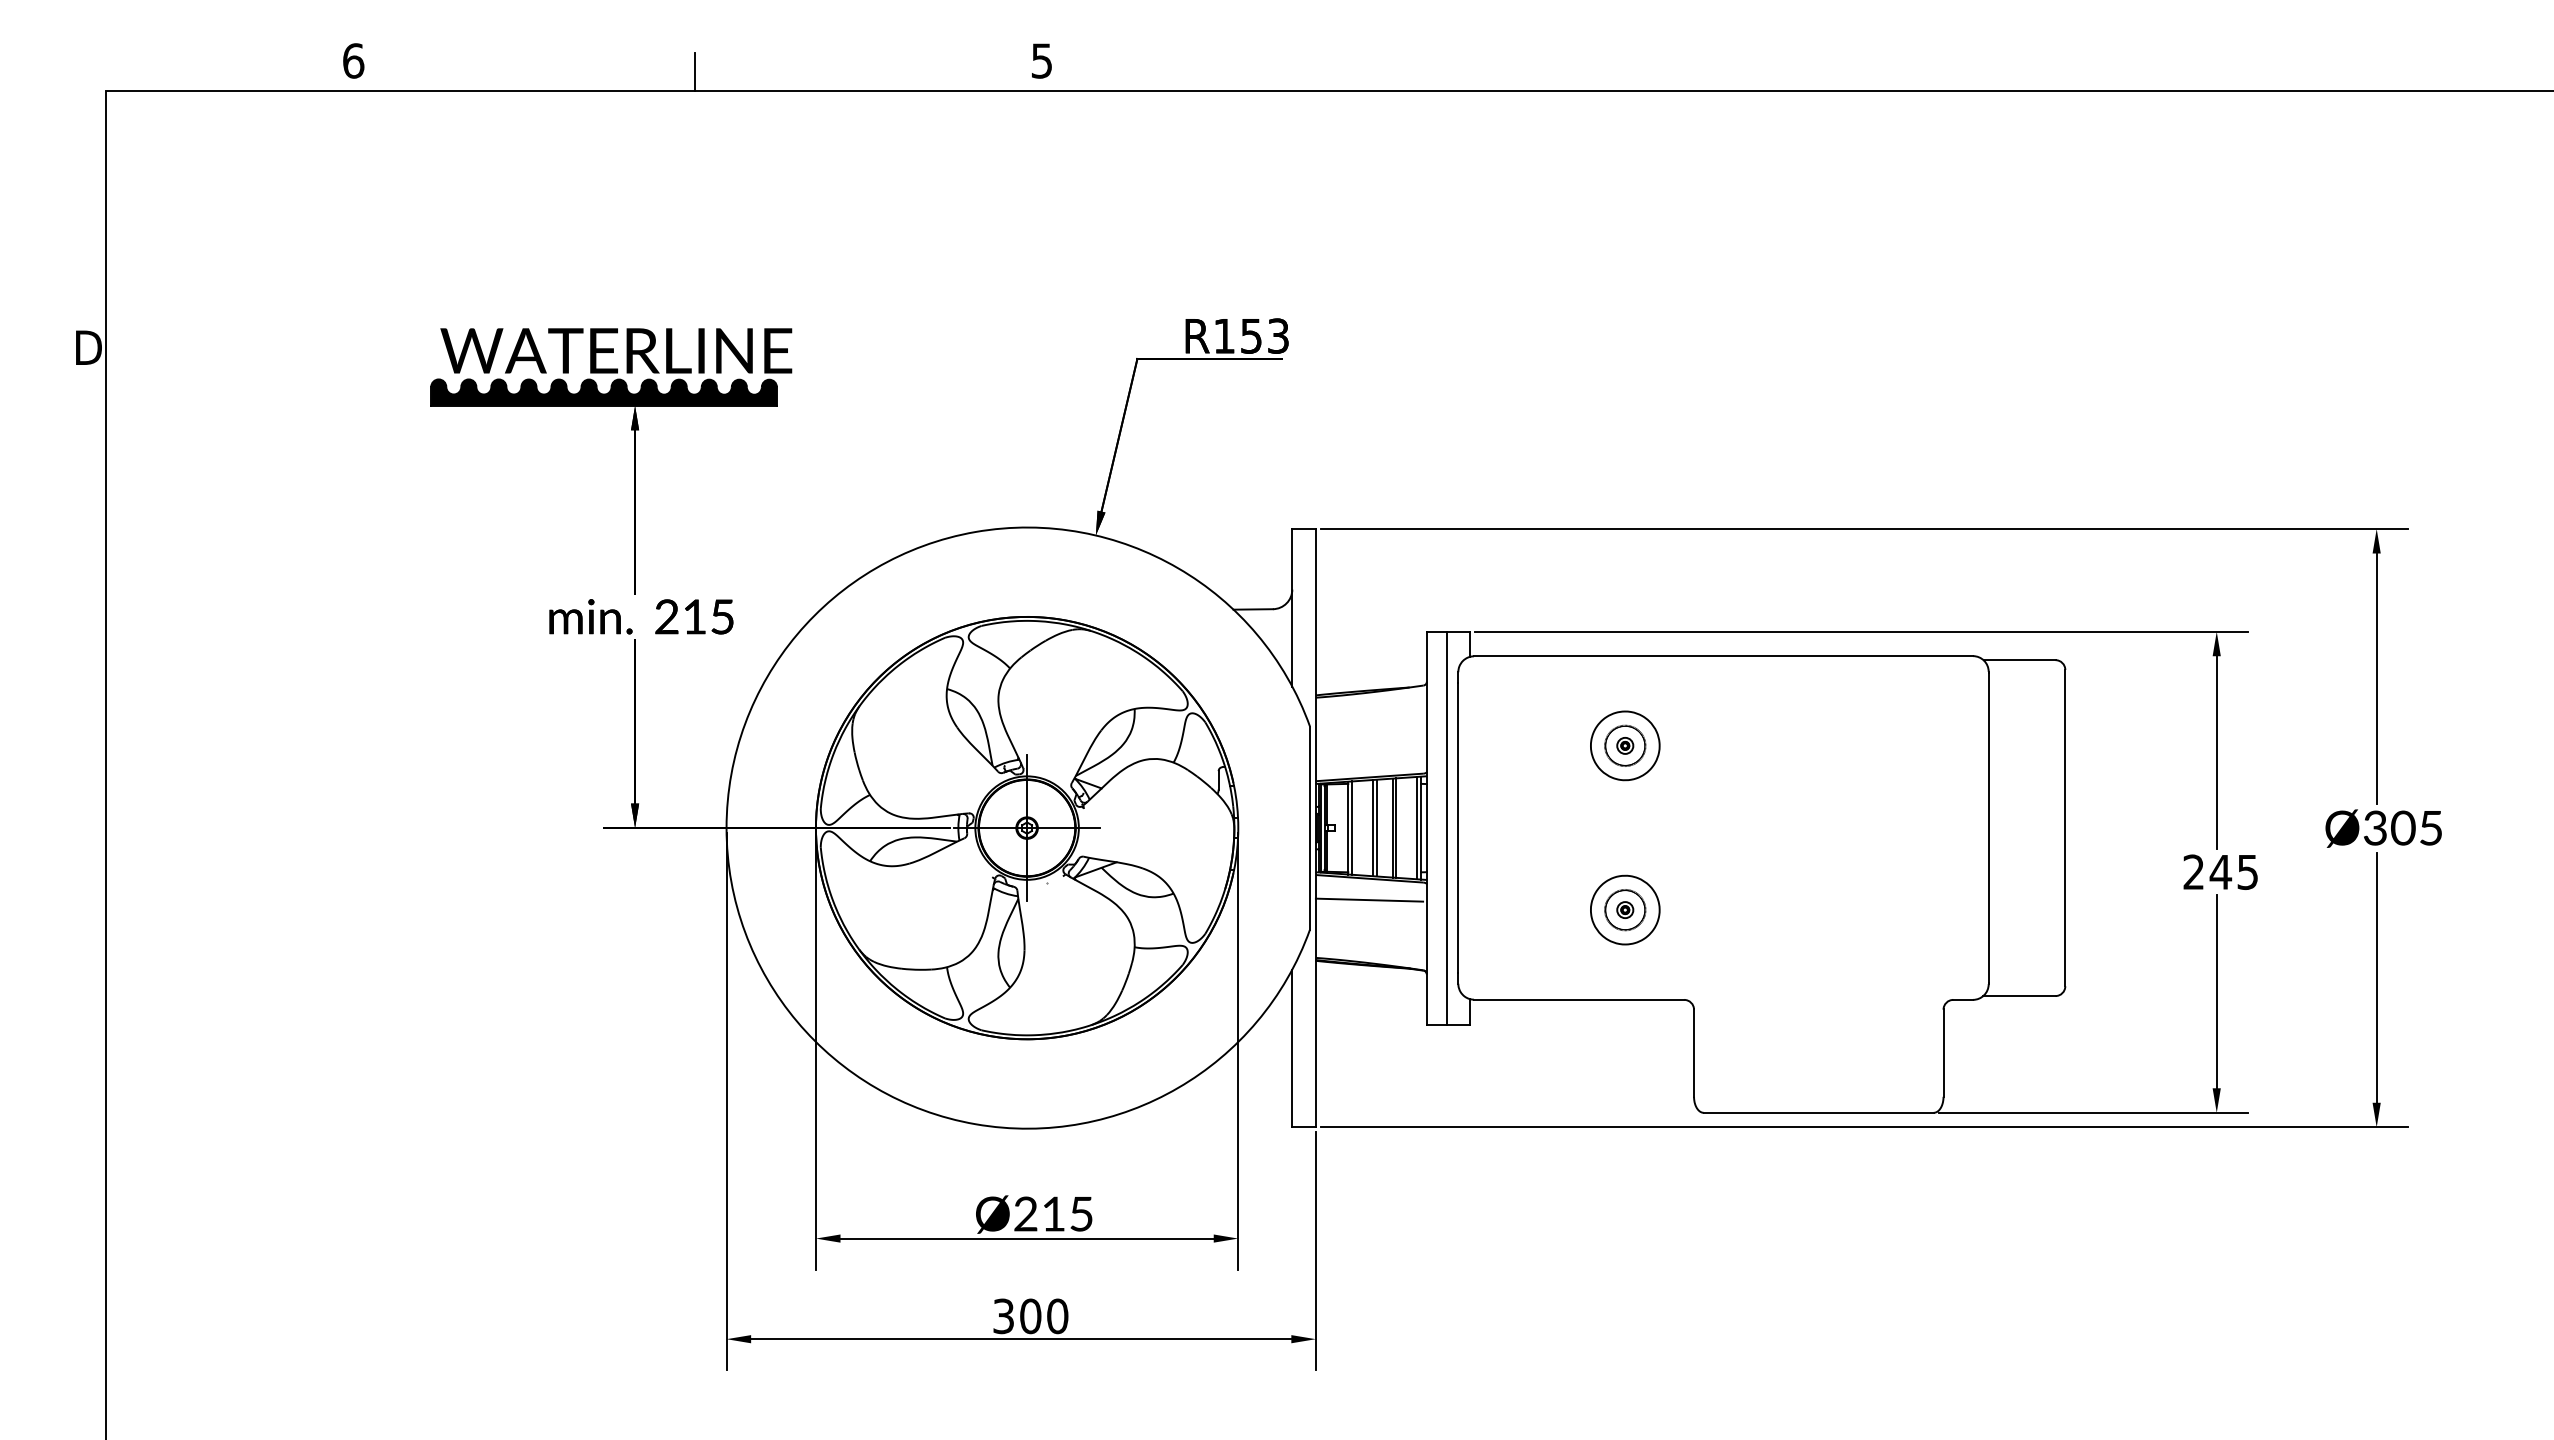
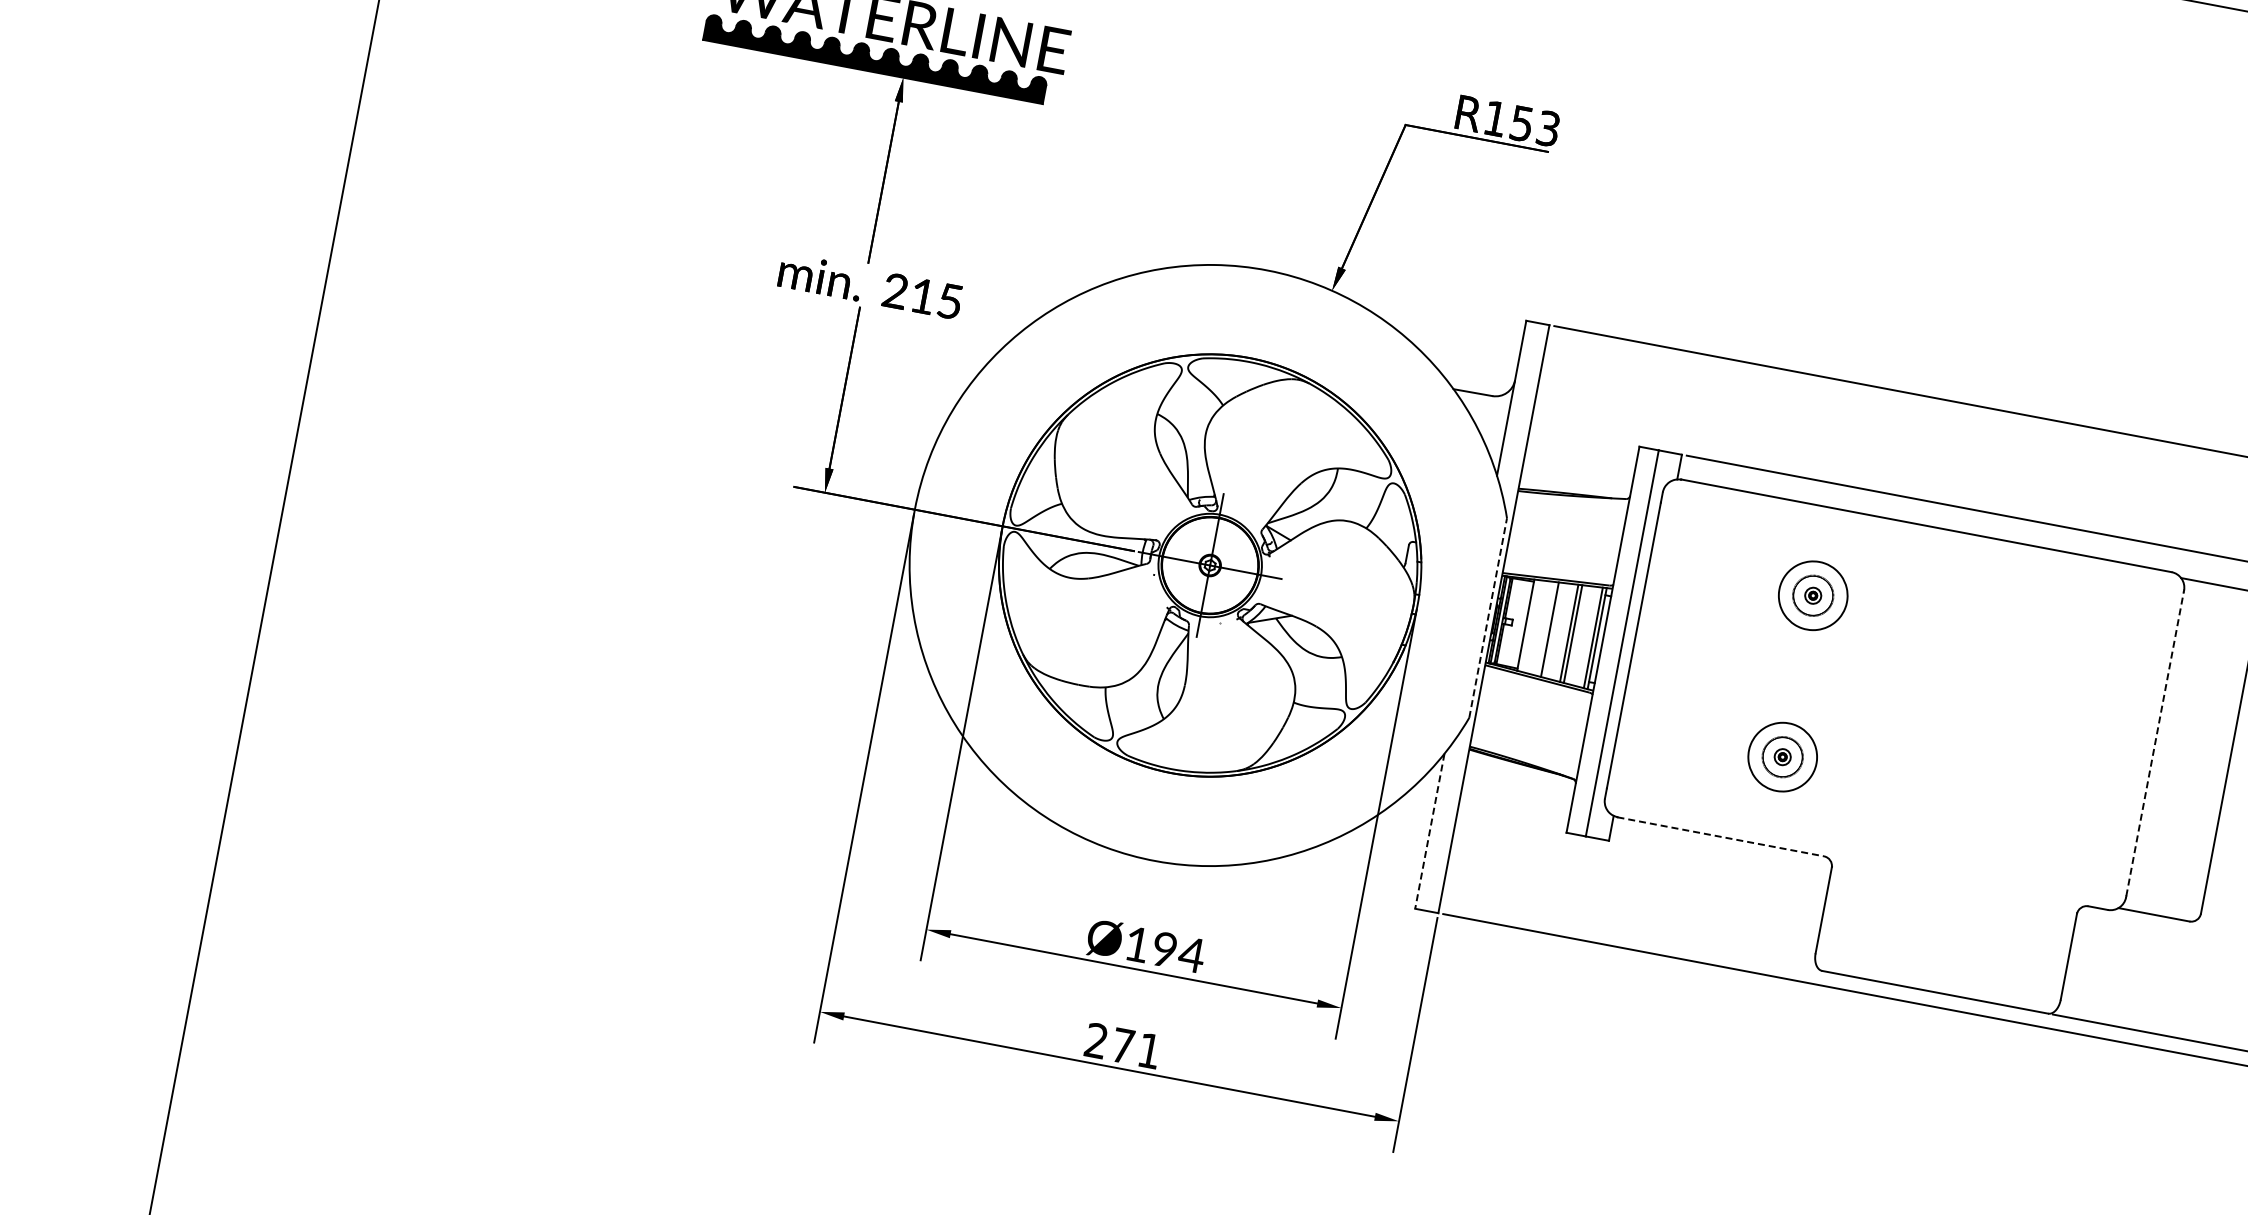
line: (1352, 827) -> (1530, 625), removed
line: (1376, 827) -> (1553, 629), removed
line: (1988, 827) -> (2154, 743), solid -> dashed
line: (1310, 828) -> (1488, 618), solid -> dashed
line: (1369, 899) -> (1533, 699), removed
line: (1579, 999) -> (1721, 836), solid -> dashed
line: (1292, 1048) -> (1430, 831), solid -> dashed
text: (1054, 1213) -> (1165, 949), Ø215 -> Ø194
text: (1030, 1316) -> (1122, 1046), 300 -> 271

